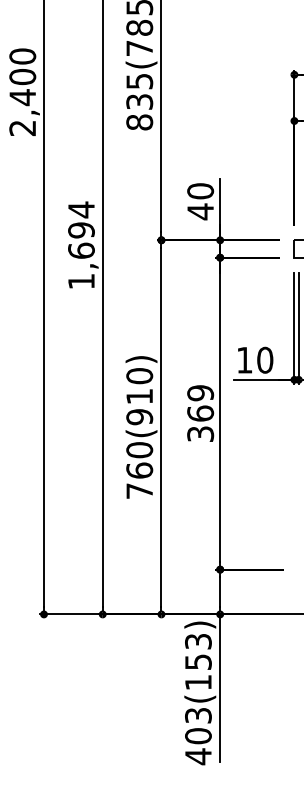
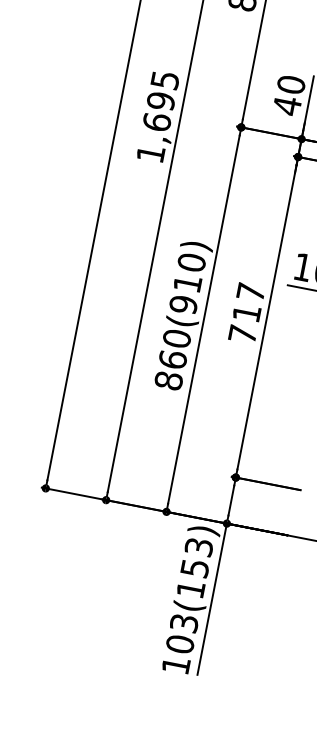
text: (81, 209) -> (165, 79), 1,694 -> 1,695
text: (200, 413) -> (246, 313), 369 -> 717
text: (139, 491) -> (168, 381), 760(910) -> 860(910)
text: (198, 756) -> (176, 665), 403(153) -> 103(153)

